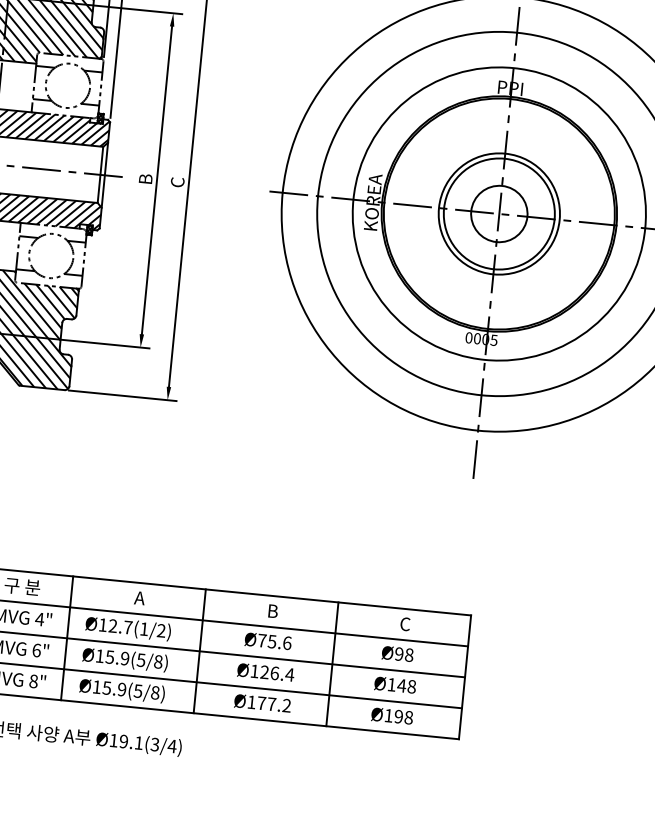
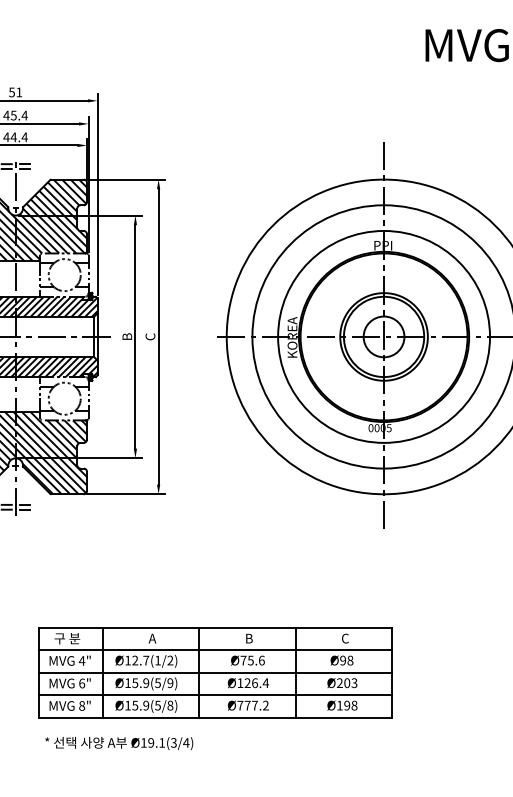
text: (158, 661) -> (170, 682), Ø15.9(5/8) -> Ø15.9(5/9)
text: (402, 686) -> (347, 683), Ø148 -> Ø203
text: (251, 702) -> (240, 705), Ø177.2 -> Ø777.2

